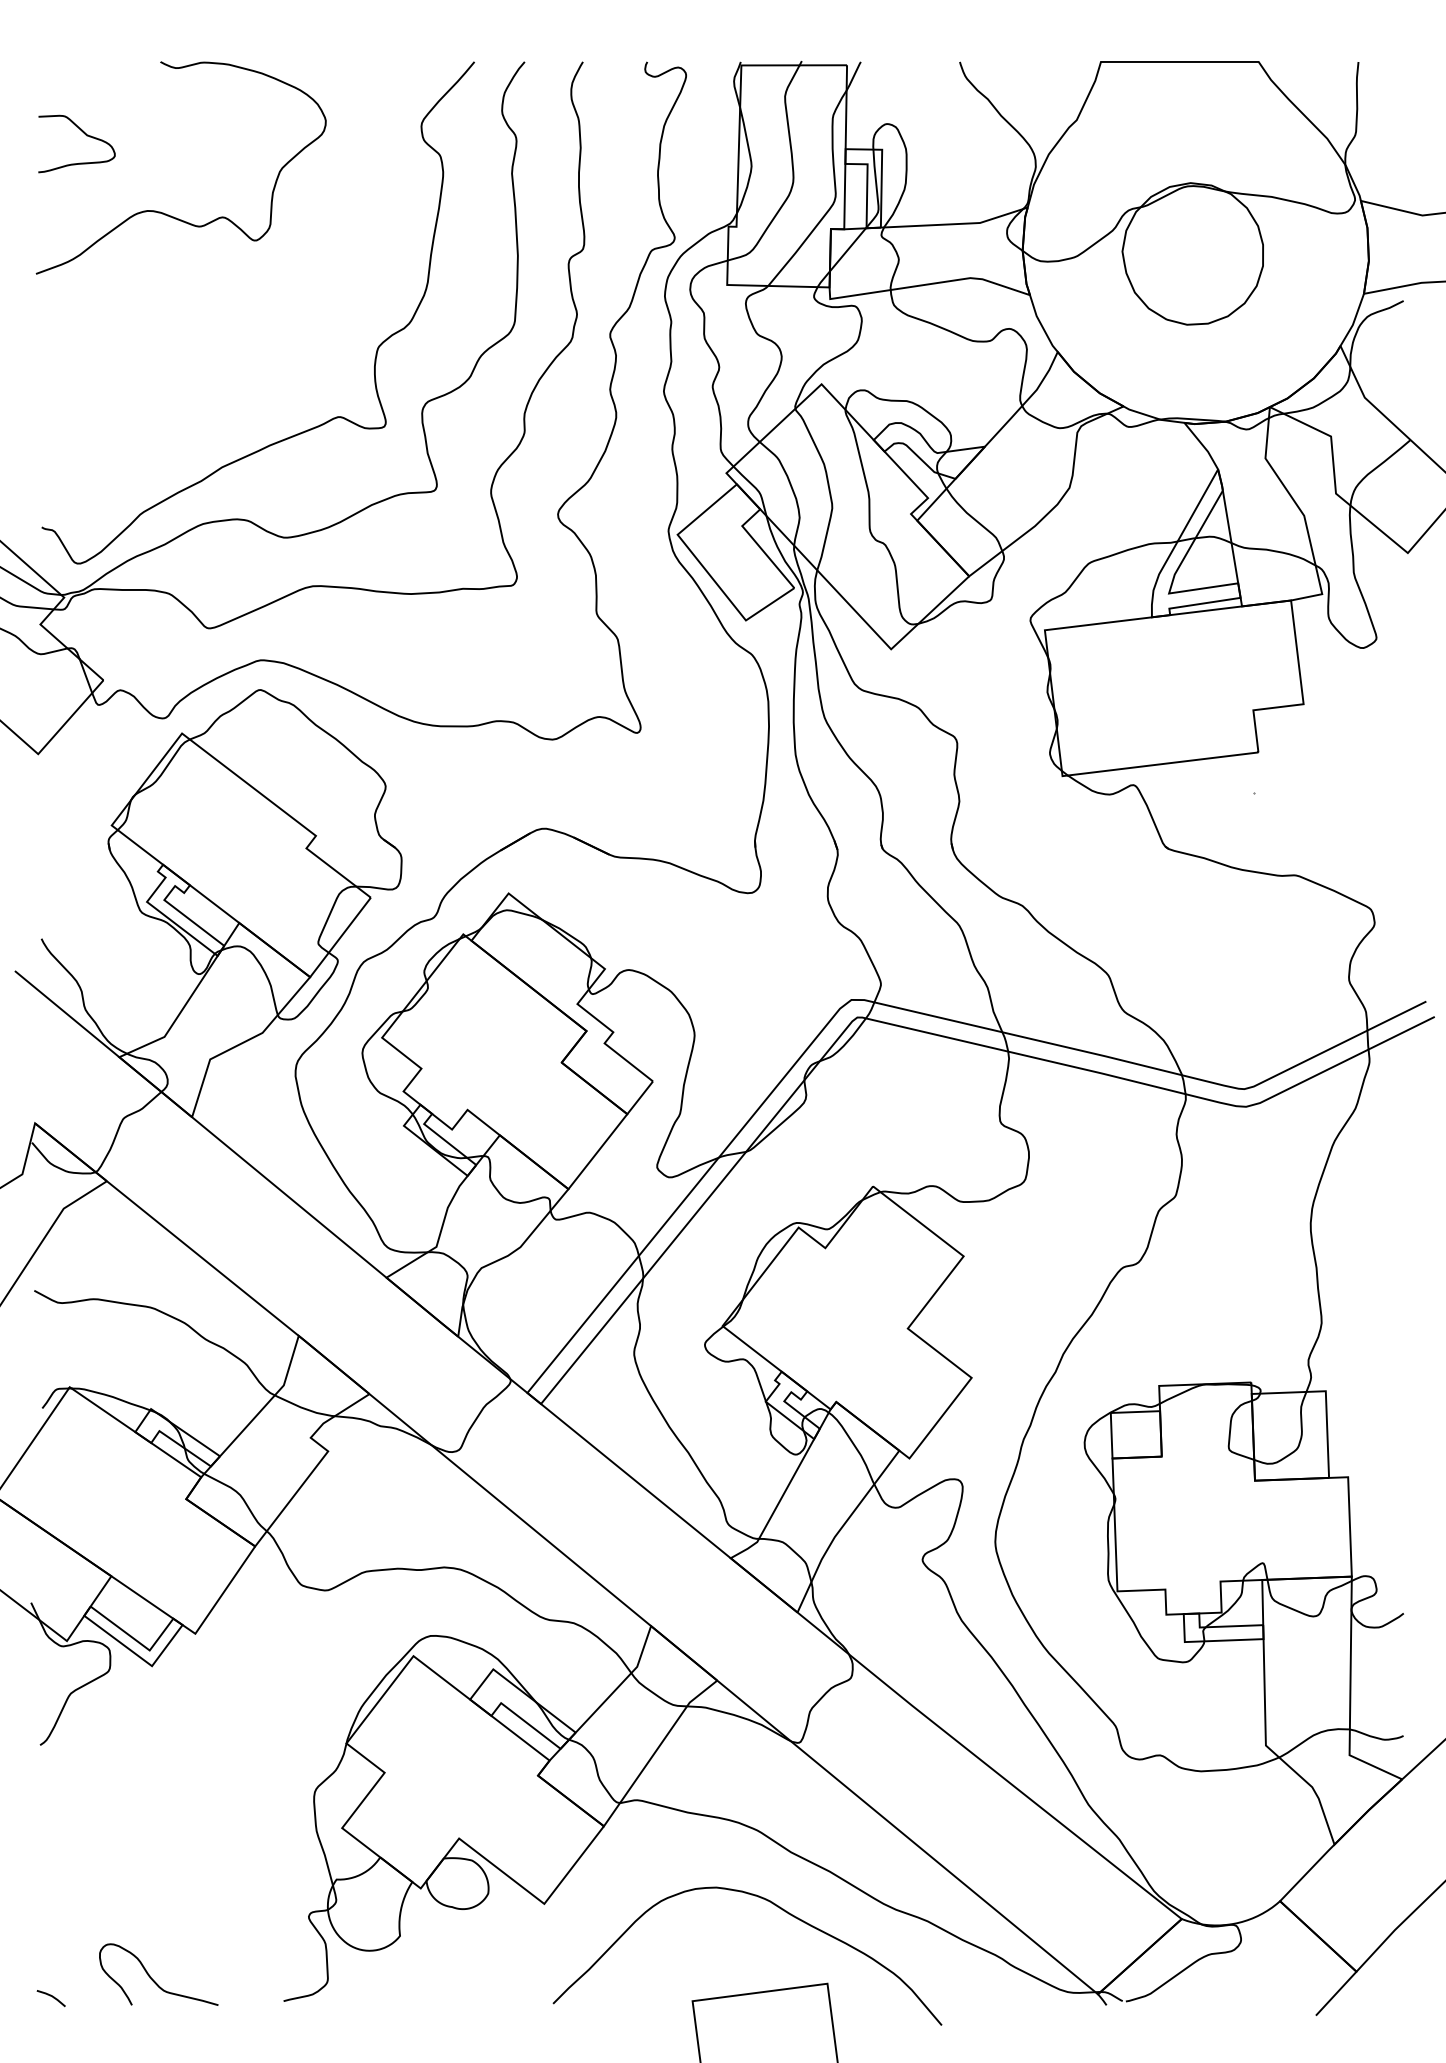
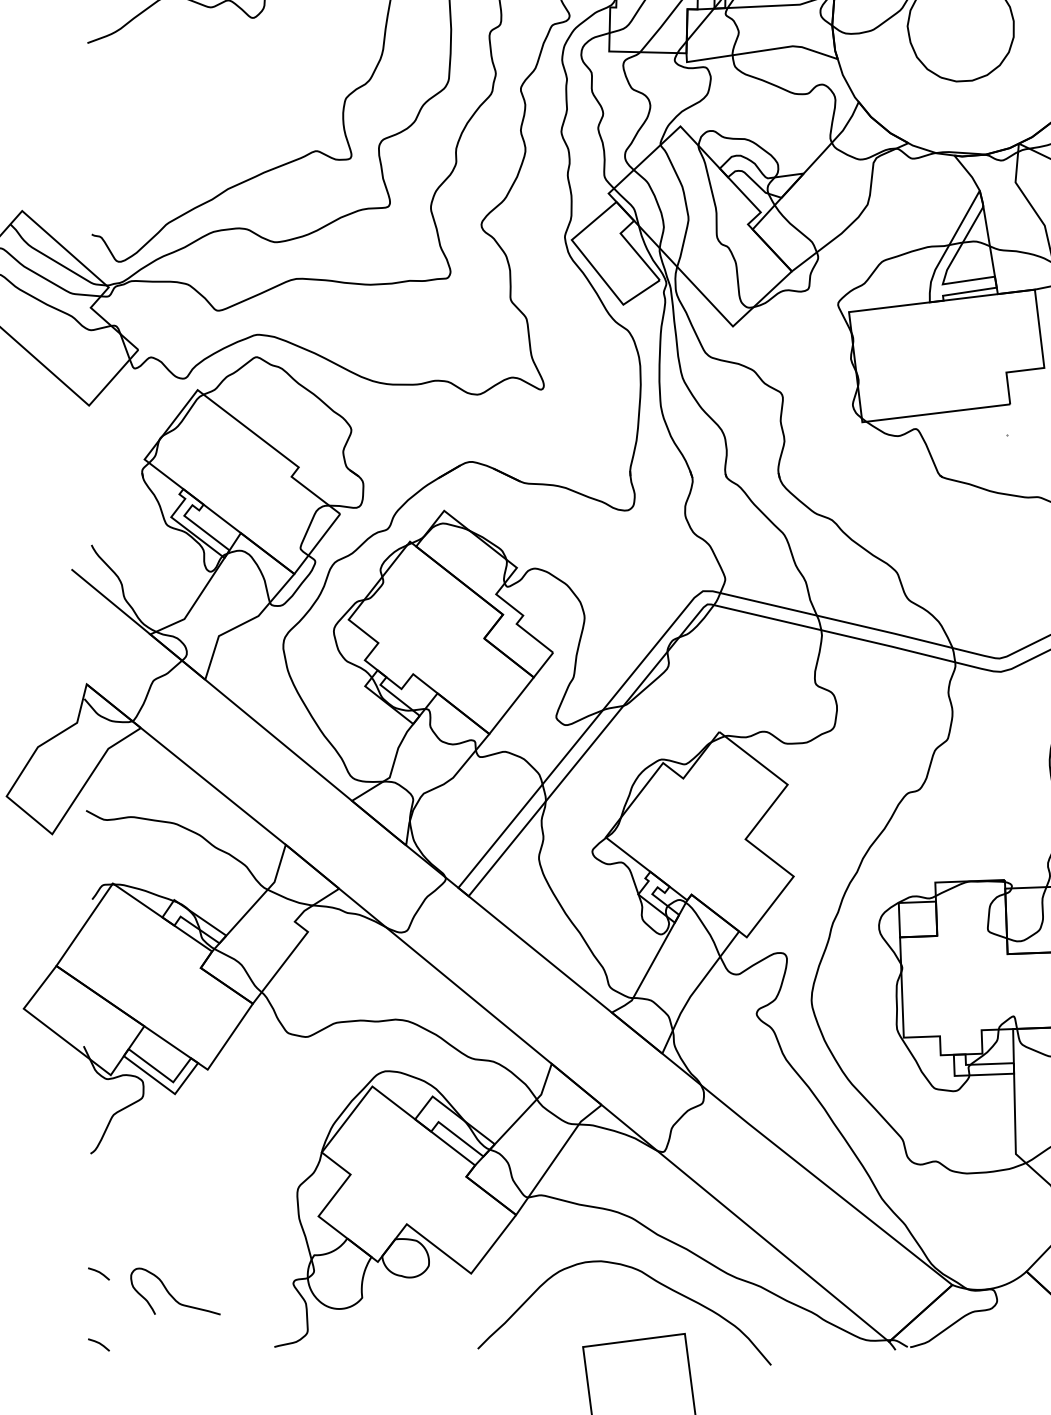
line: (50, 1902) -> (98, 1272), added
curve: (153, 1979) -> (171, 1295), moved

